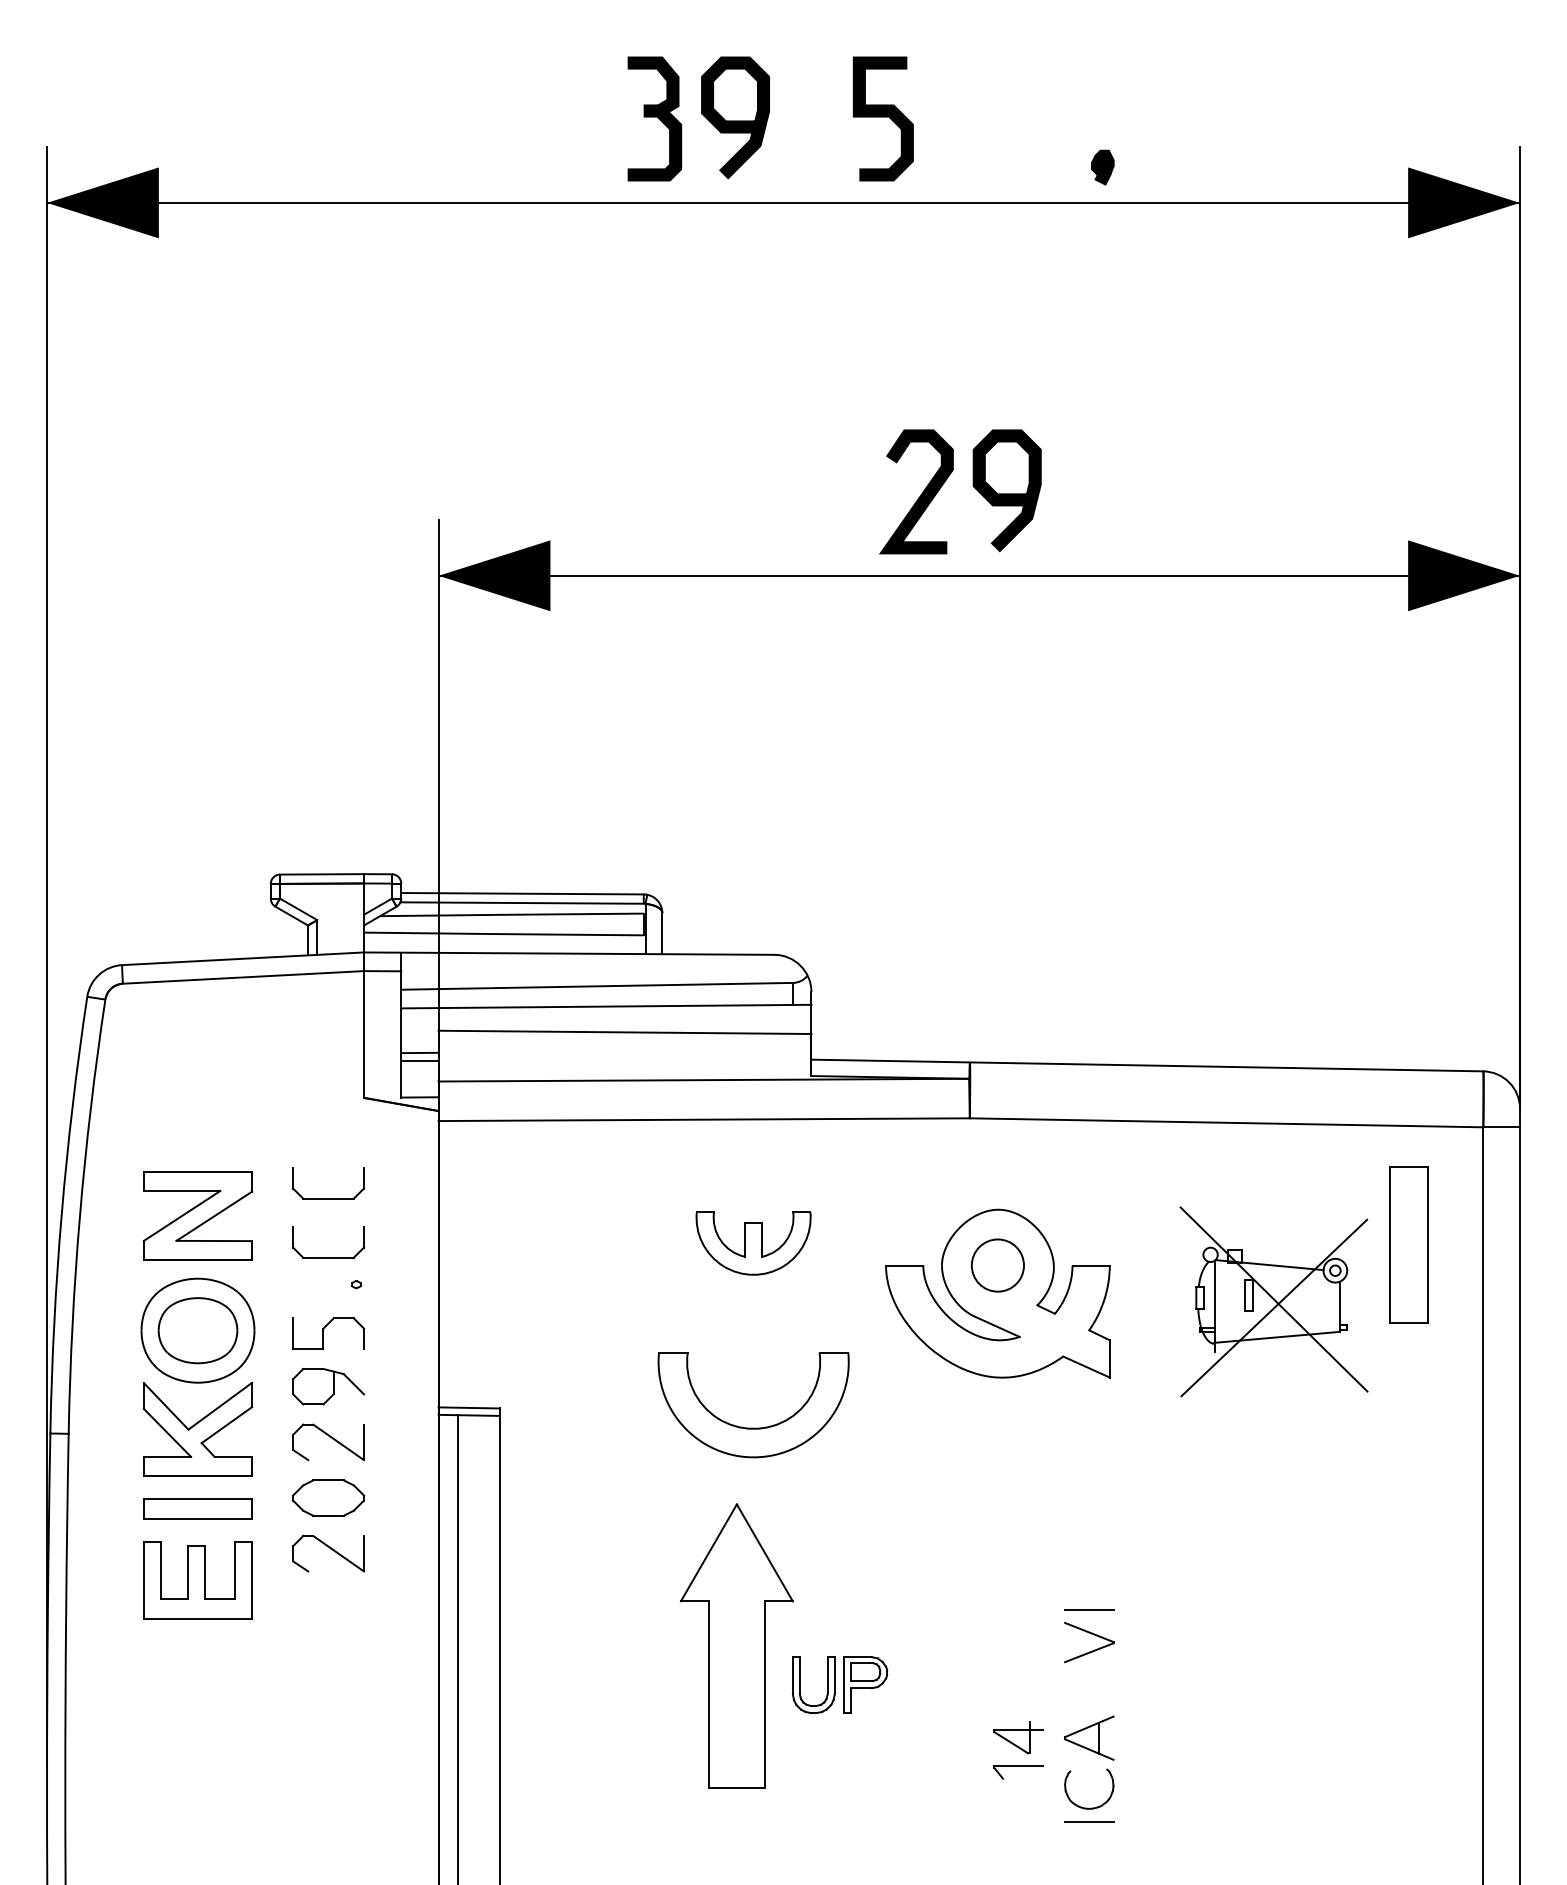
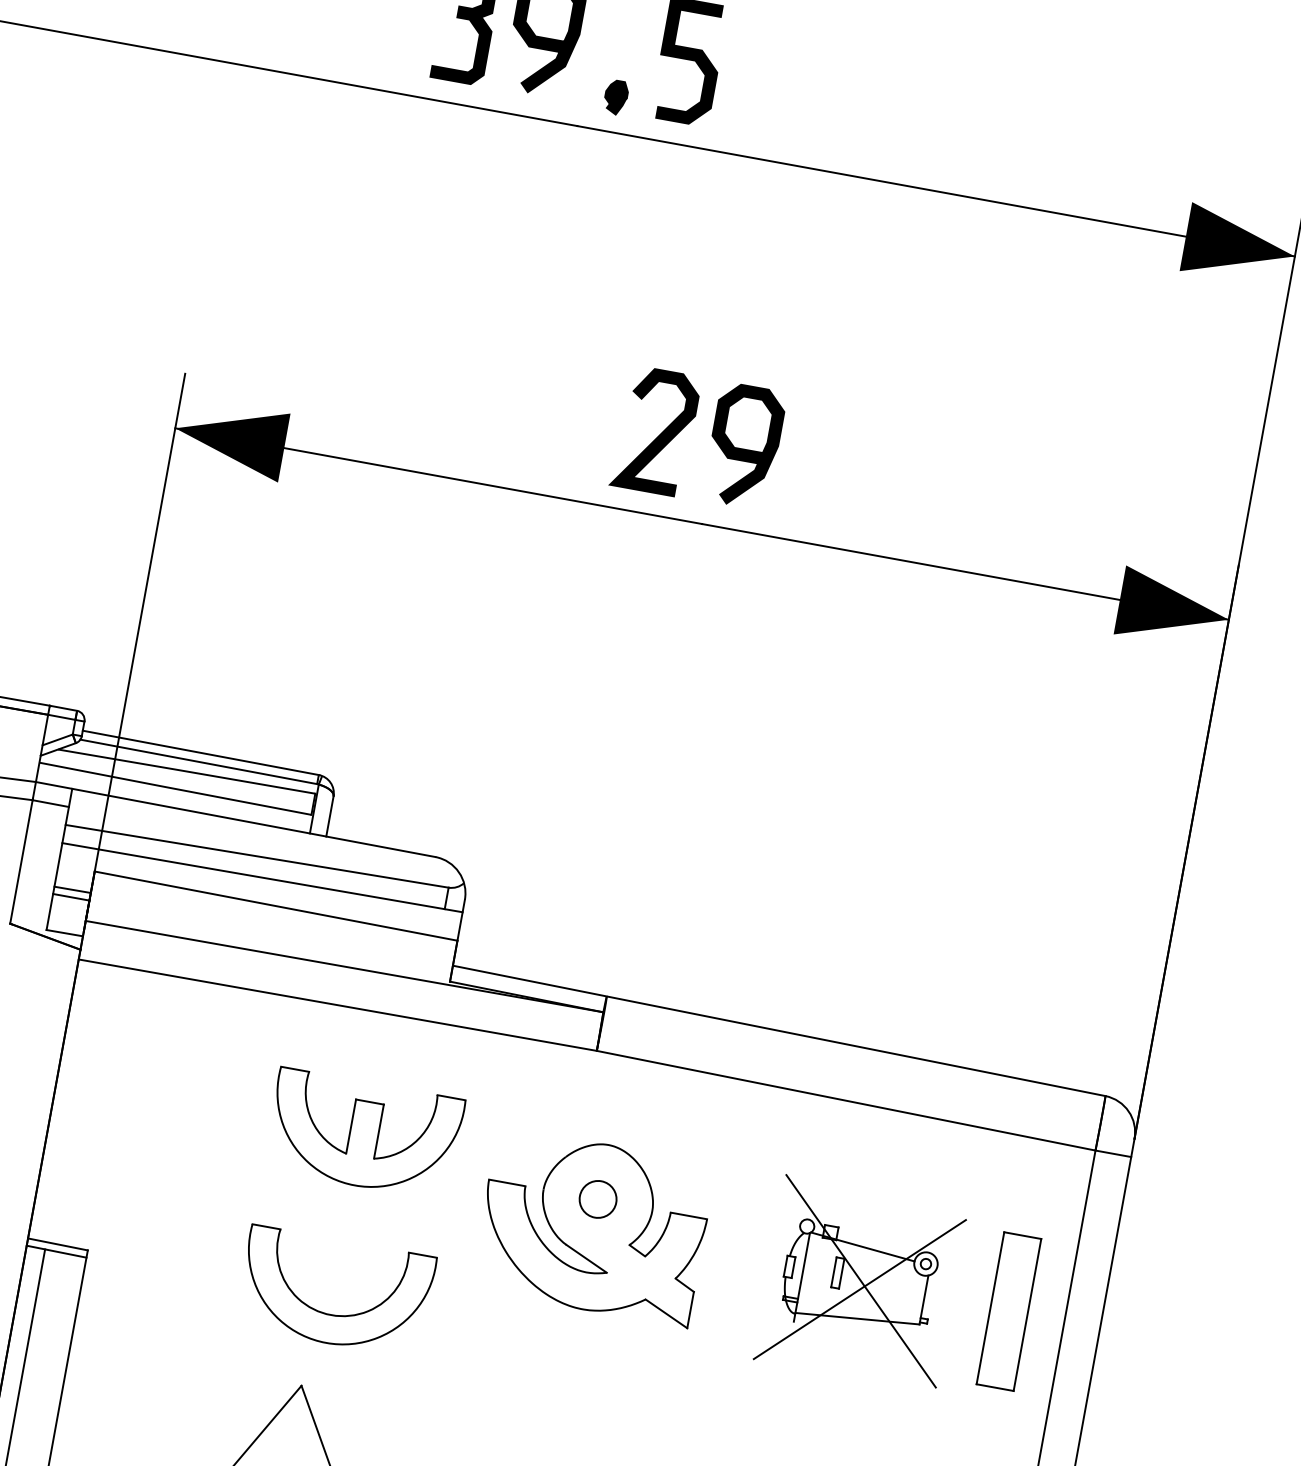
part: (1102, 167) -> (615, 97), moved
part: (753, 1243) -> (363, 1134), size x1.67
part: (1408, 1244) -> (1008, 1310), moved
part: (997, 1265) -> (597, 1199), size x0.71

